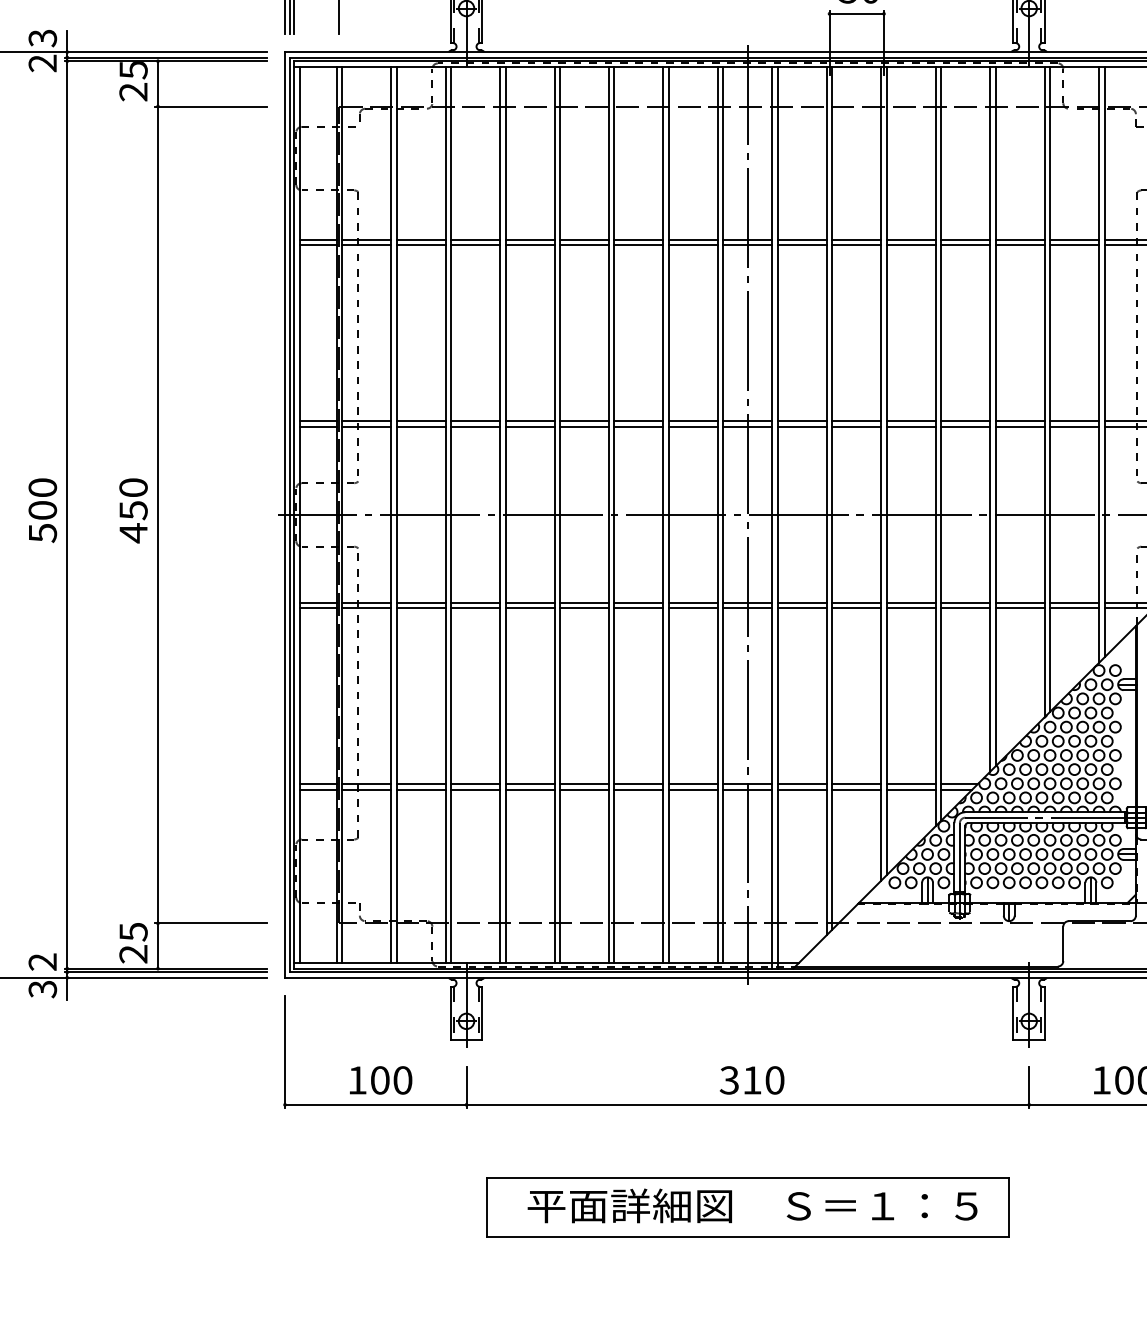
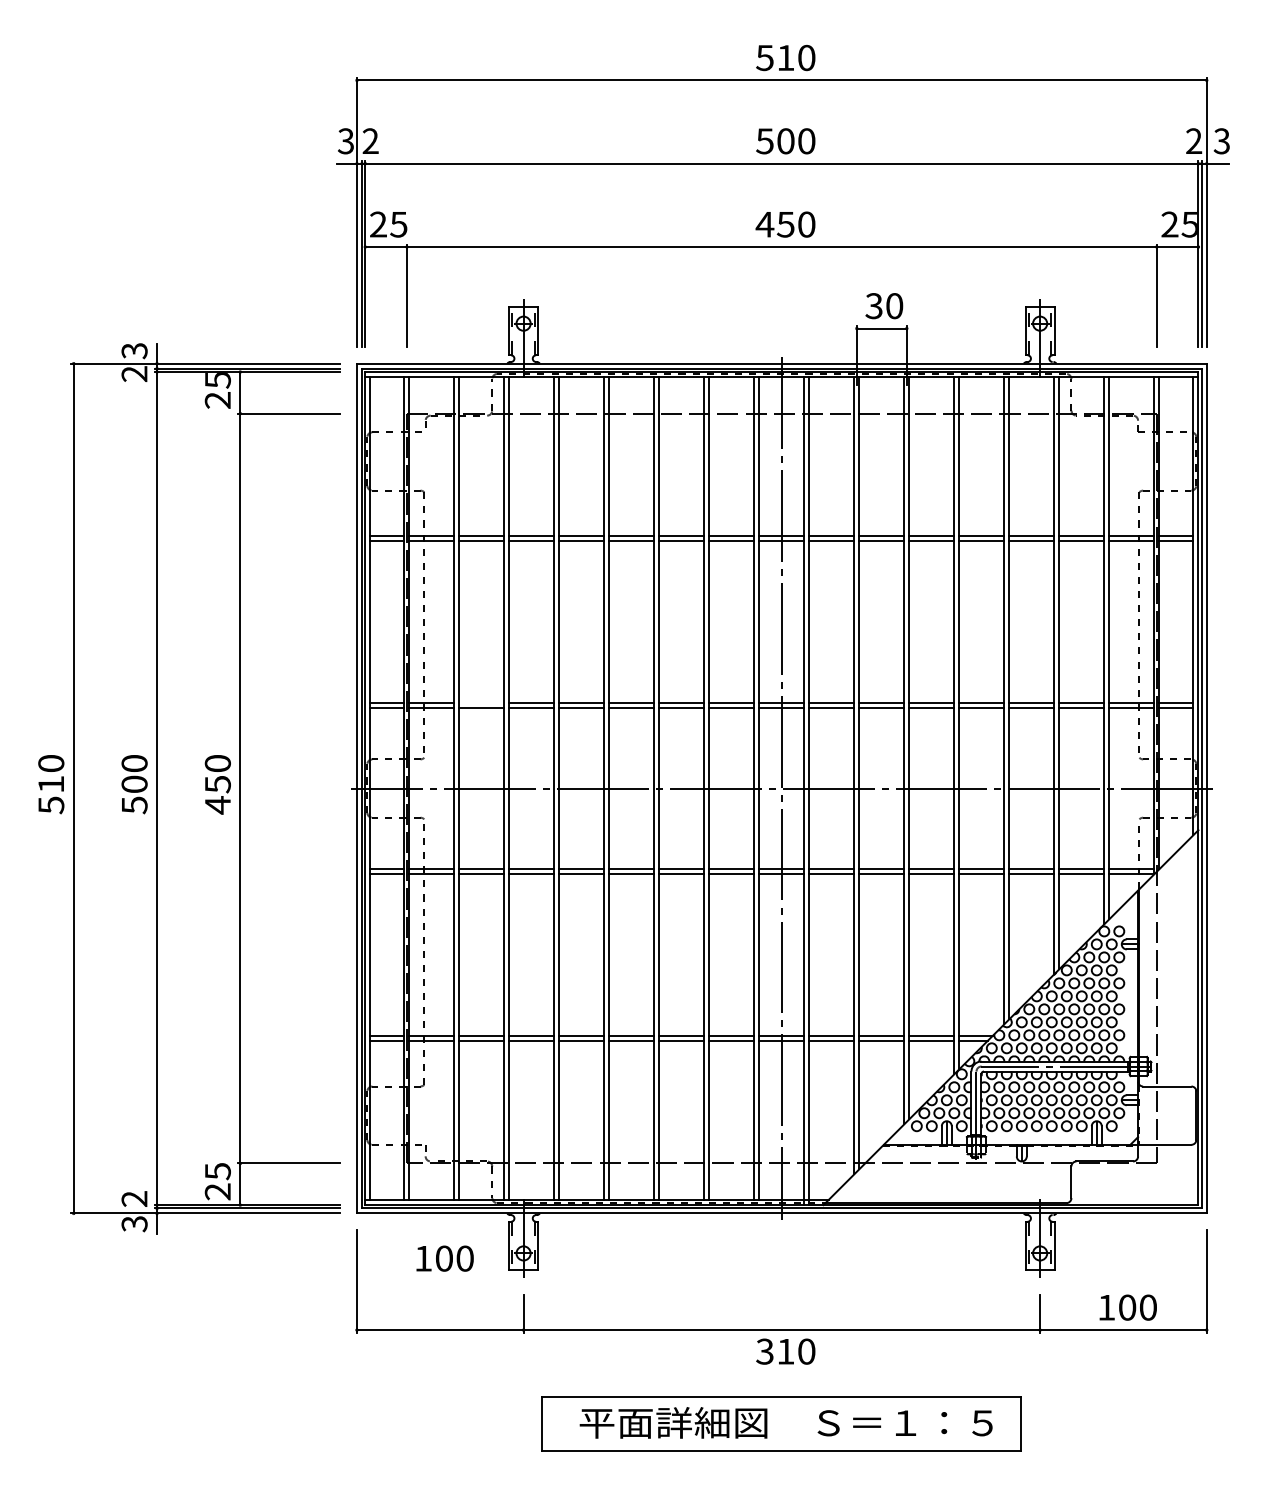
line: (420, 421) -> (481, 702), removed
text: (380, 1080) -> (444, 1258), moved
text: (751, 1080) -> (785, 1351), moved

